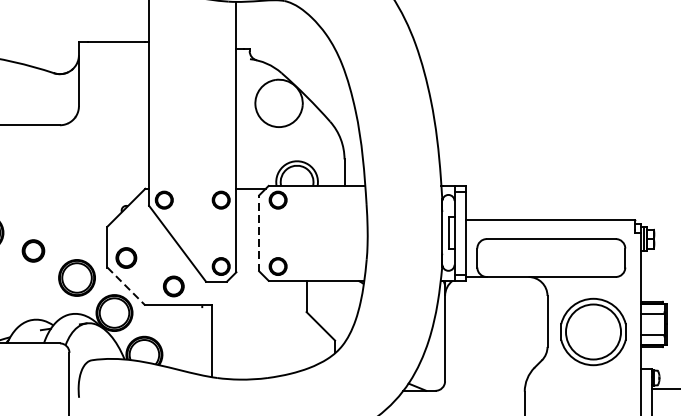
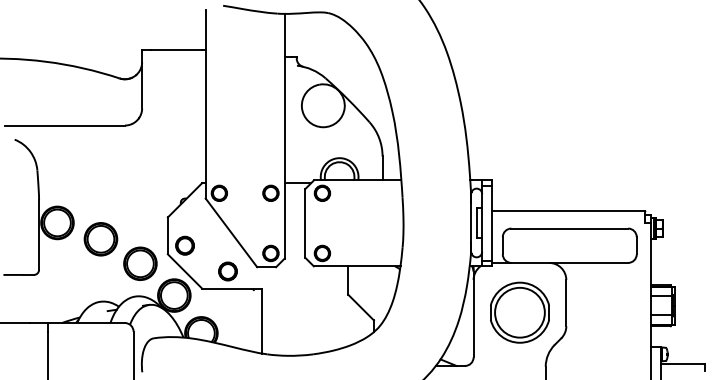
line: (259, 232) -> (305, 222), dashed -> solid
part: (32, 251) -> (100, 239), size x1.67
line: (126, 286) -> (185, 271), dashed -> solid
part: (592, 331) -> (519, 312), moved

